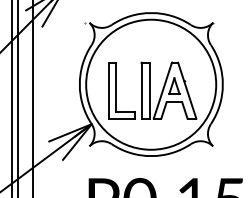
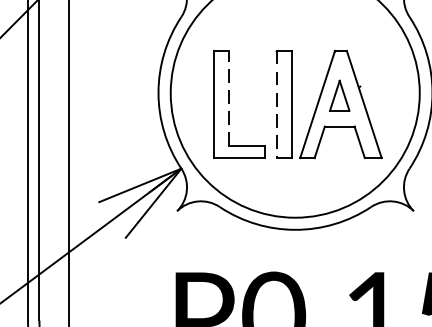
line: (116, 87) -> (228, 98), solid -> dashed
line: (141, 90) -> (276, 104), solid -> dashed

